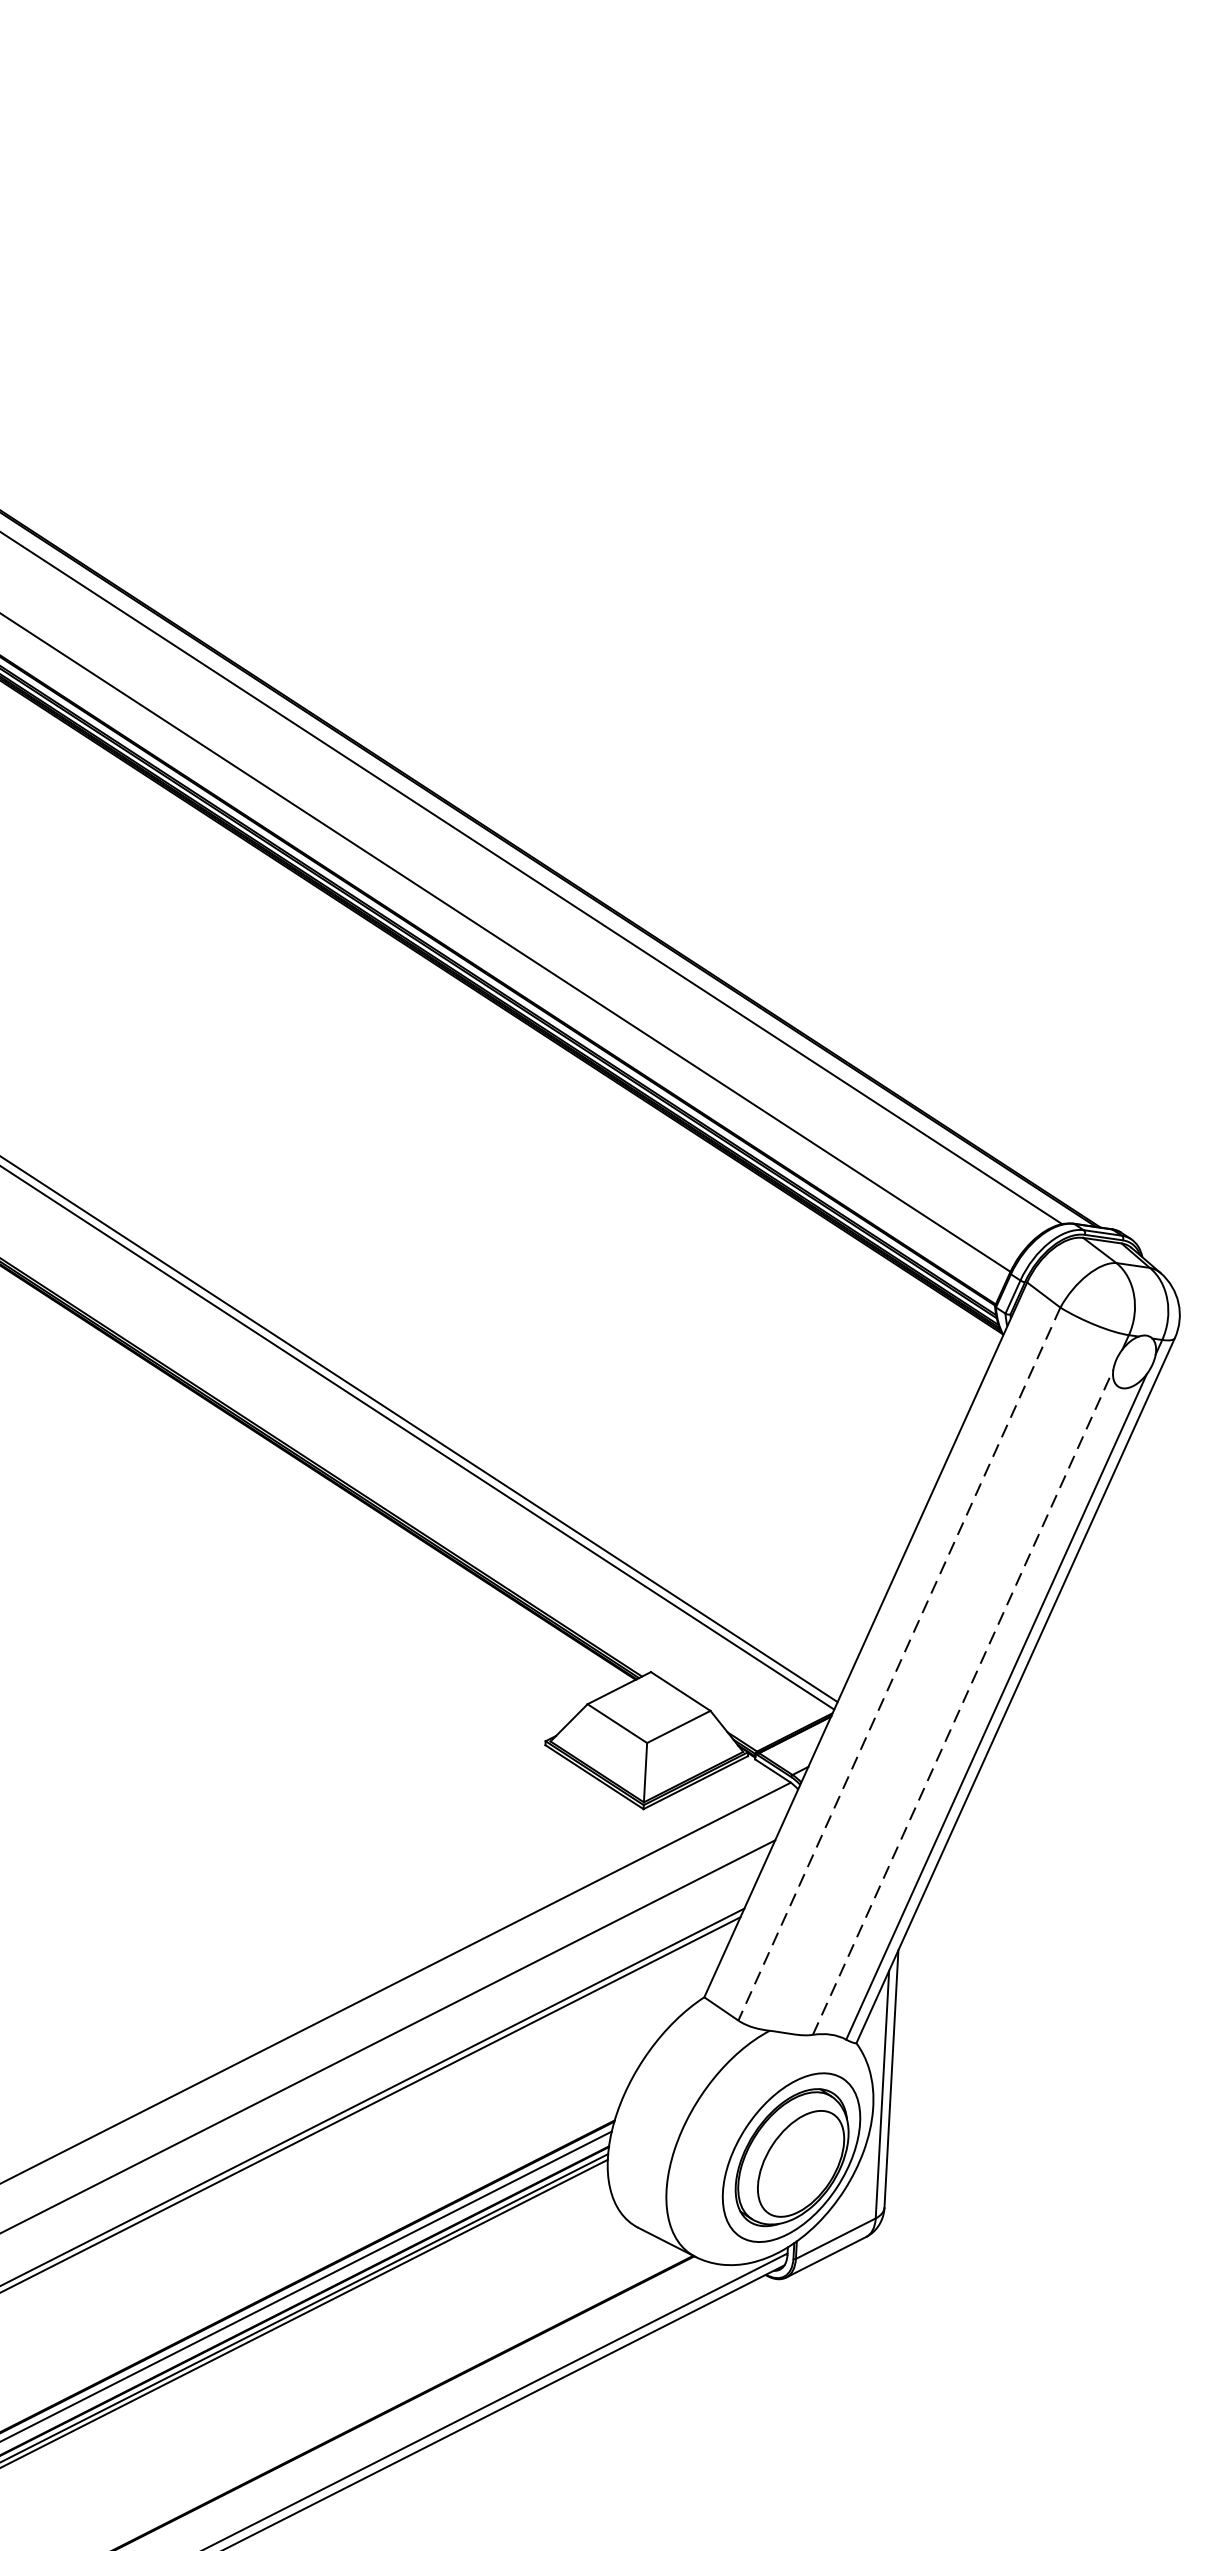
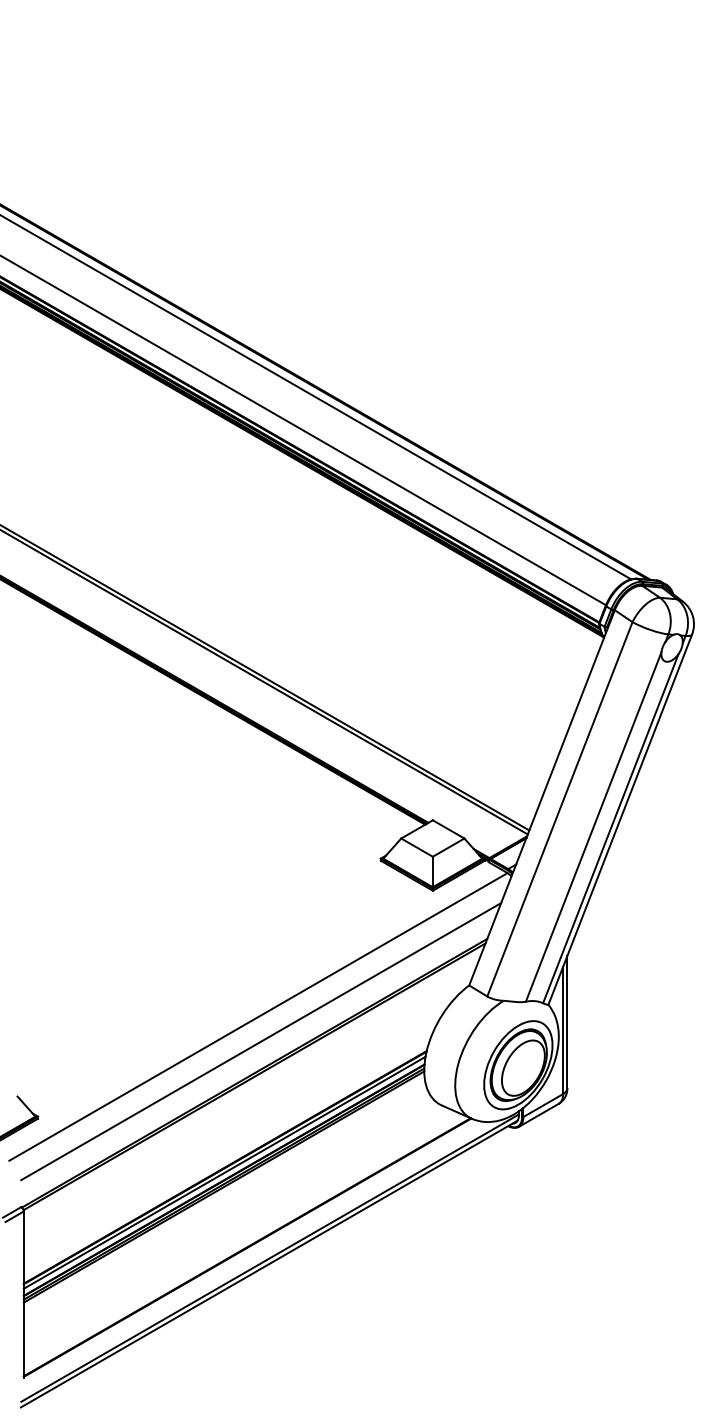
line: (898, 1664) -> (559, 809), dashed -> solid
line: (962, 1701) -> (593, 826), dashed -> solid

